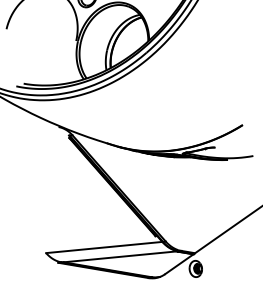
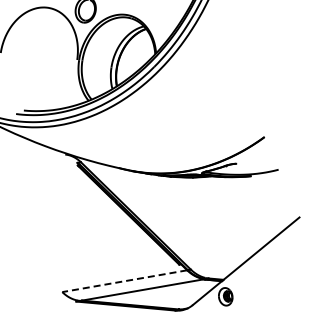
line: (103, 247) -> (124, 281), solid -> dashed

